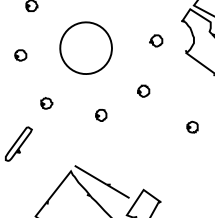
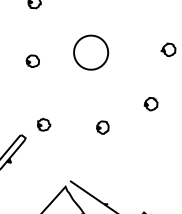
part: (85, 47) -> (90, 51), size x0.6
part: (20, 55) -> (32, 61), moved
part: (46, 103) -> (43, 124), moved

